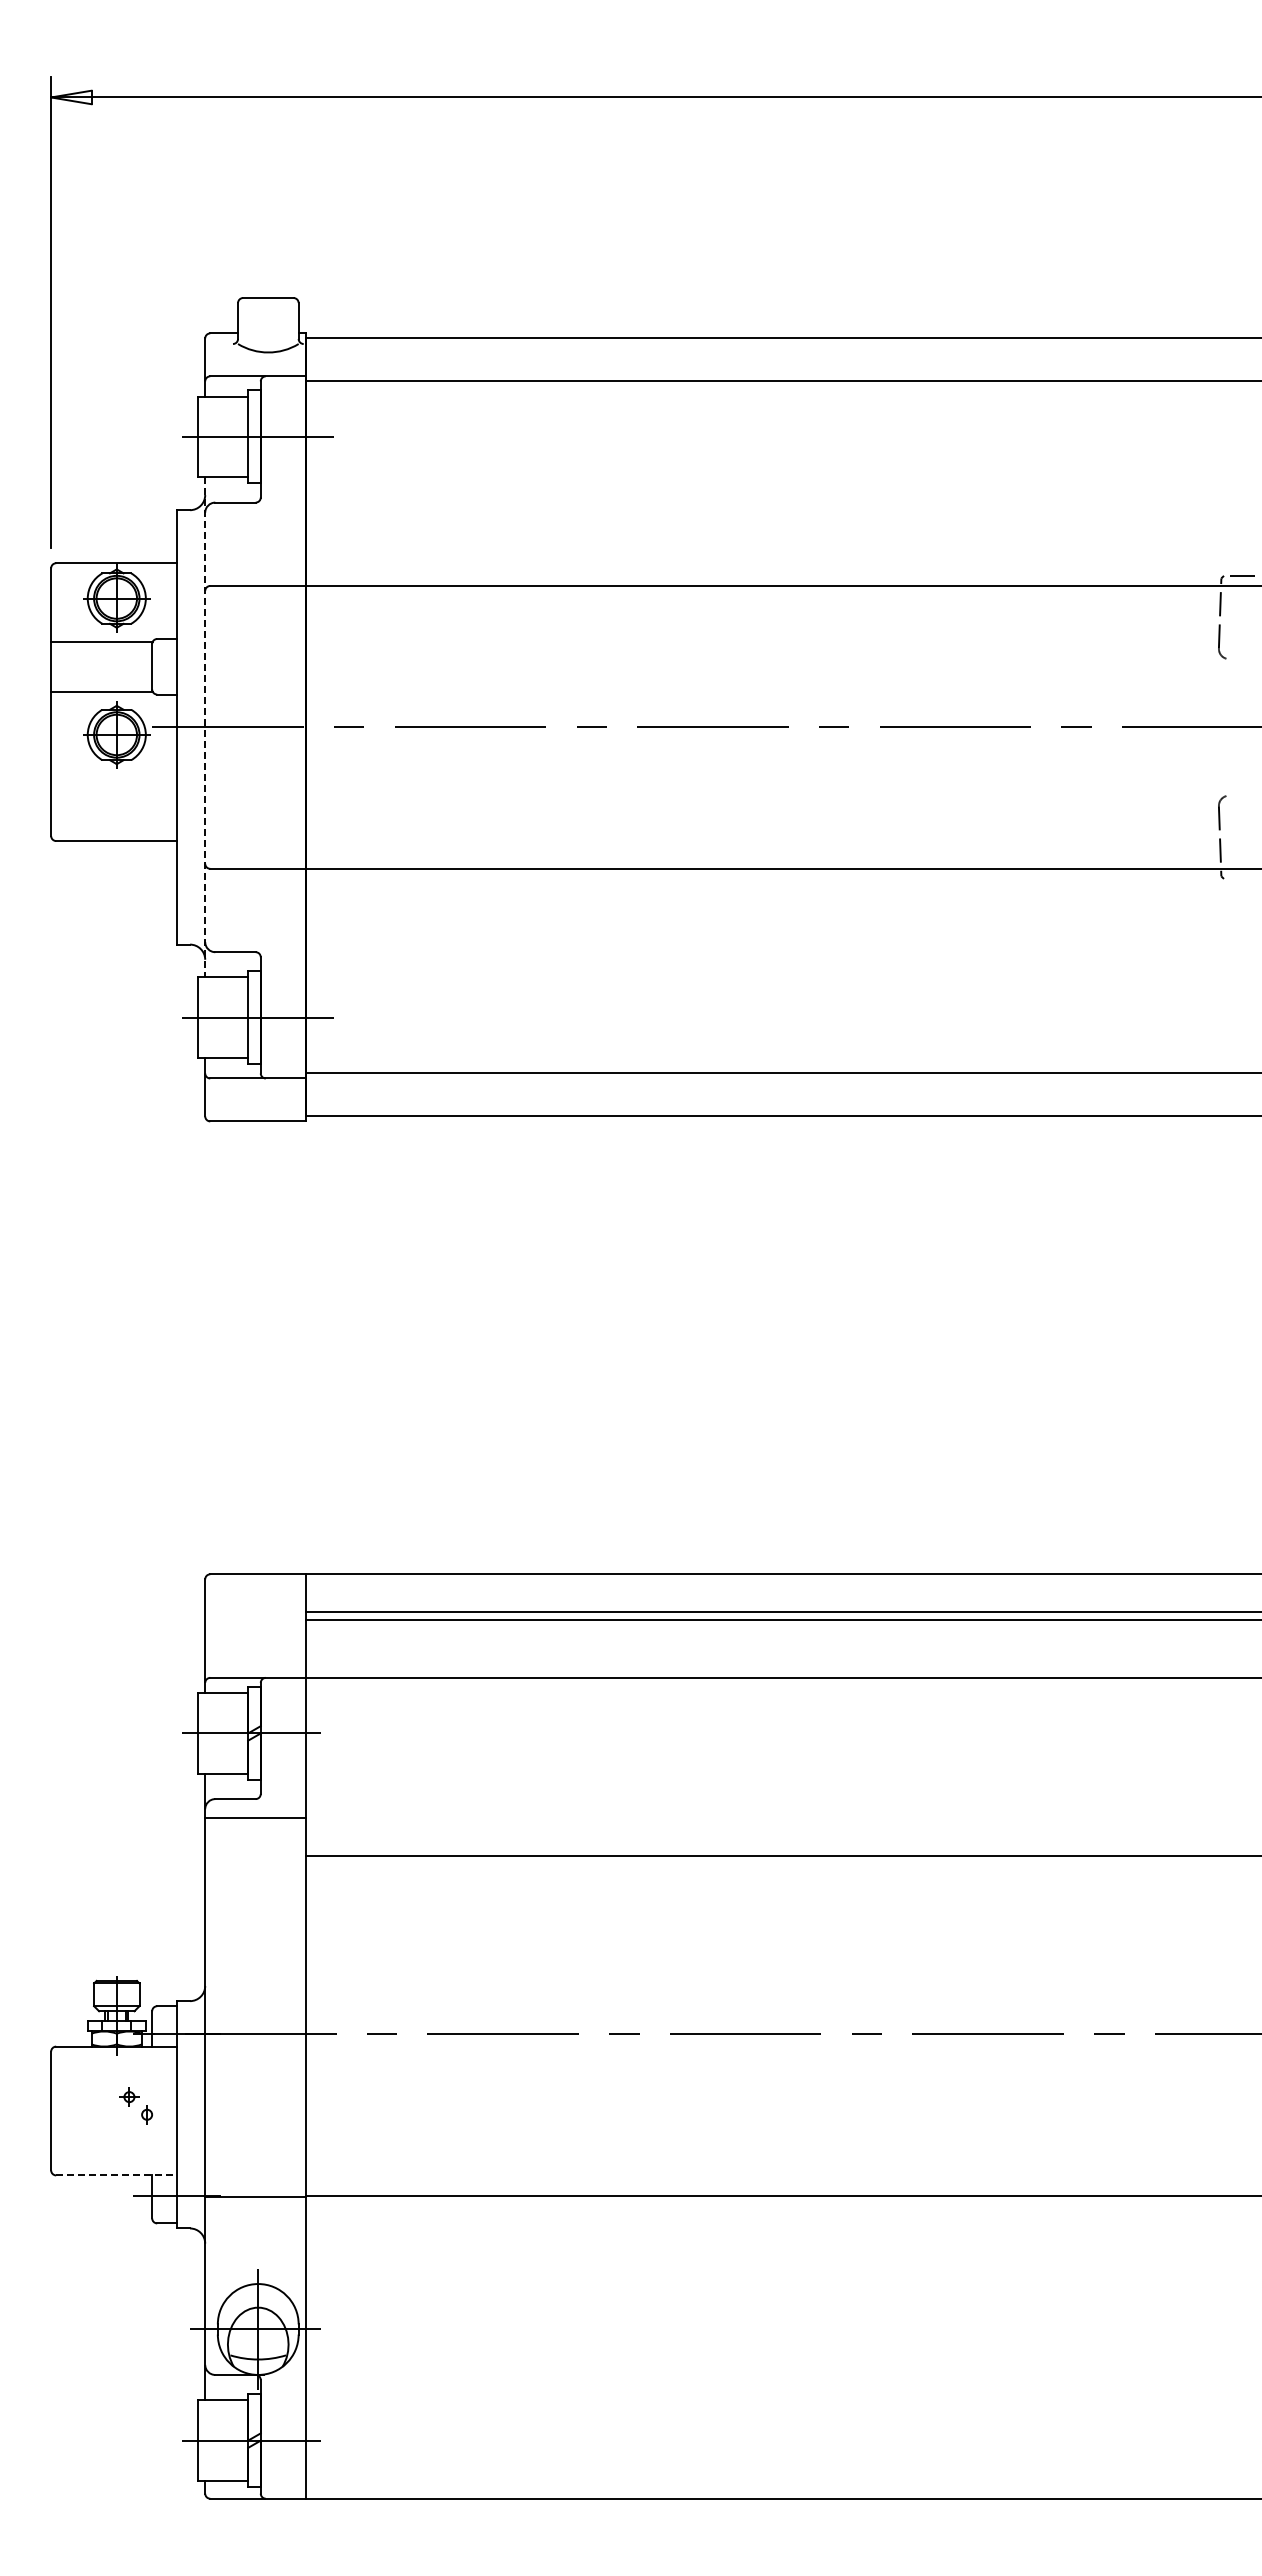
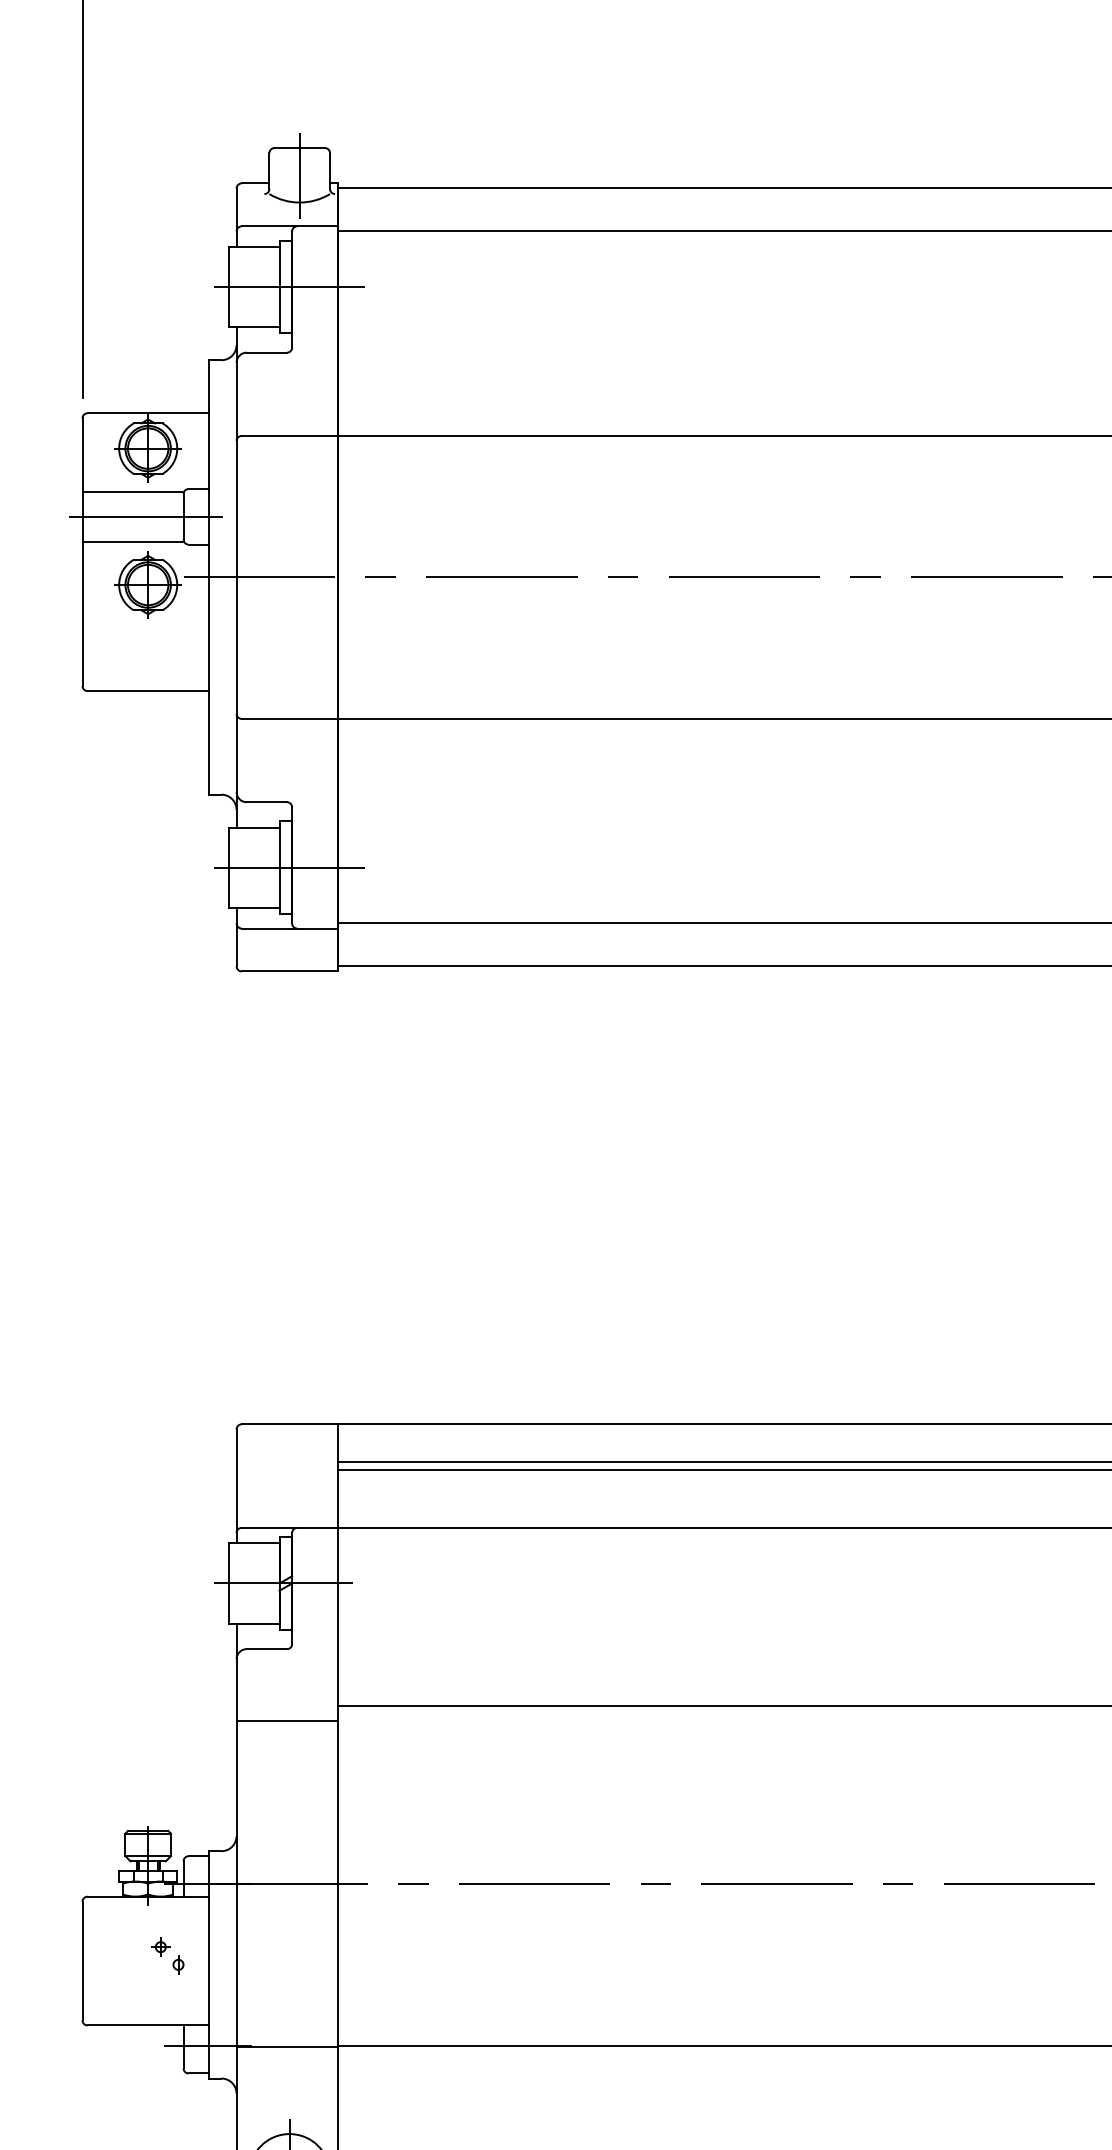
line: (268, 325) -> (299, 175), added
line: (115, 666) -> (146, 516), added
line: (205, 727) -> (236, 577), dashed -> solid
line: (255, 1817) -> (286, 1720), moved
line: (116, 2175) -> (147, 2025), dashed -> solid

